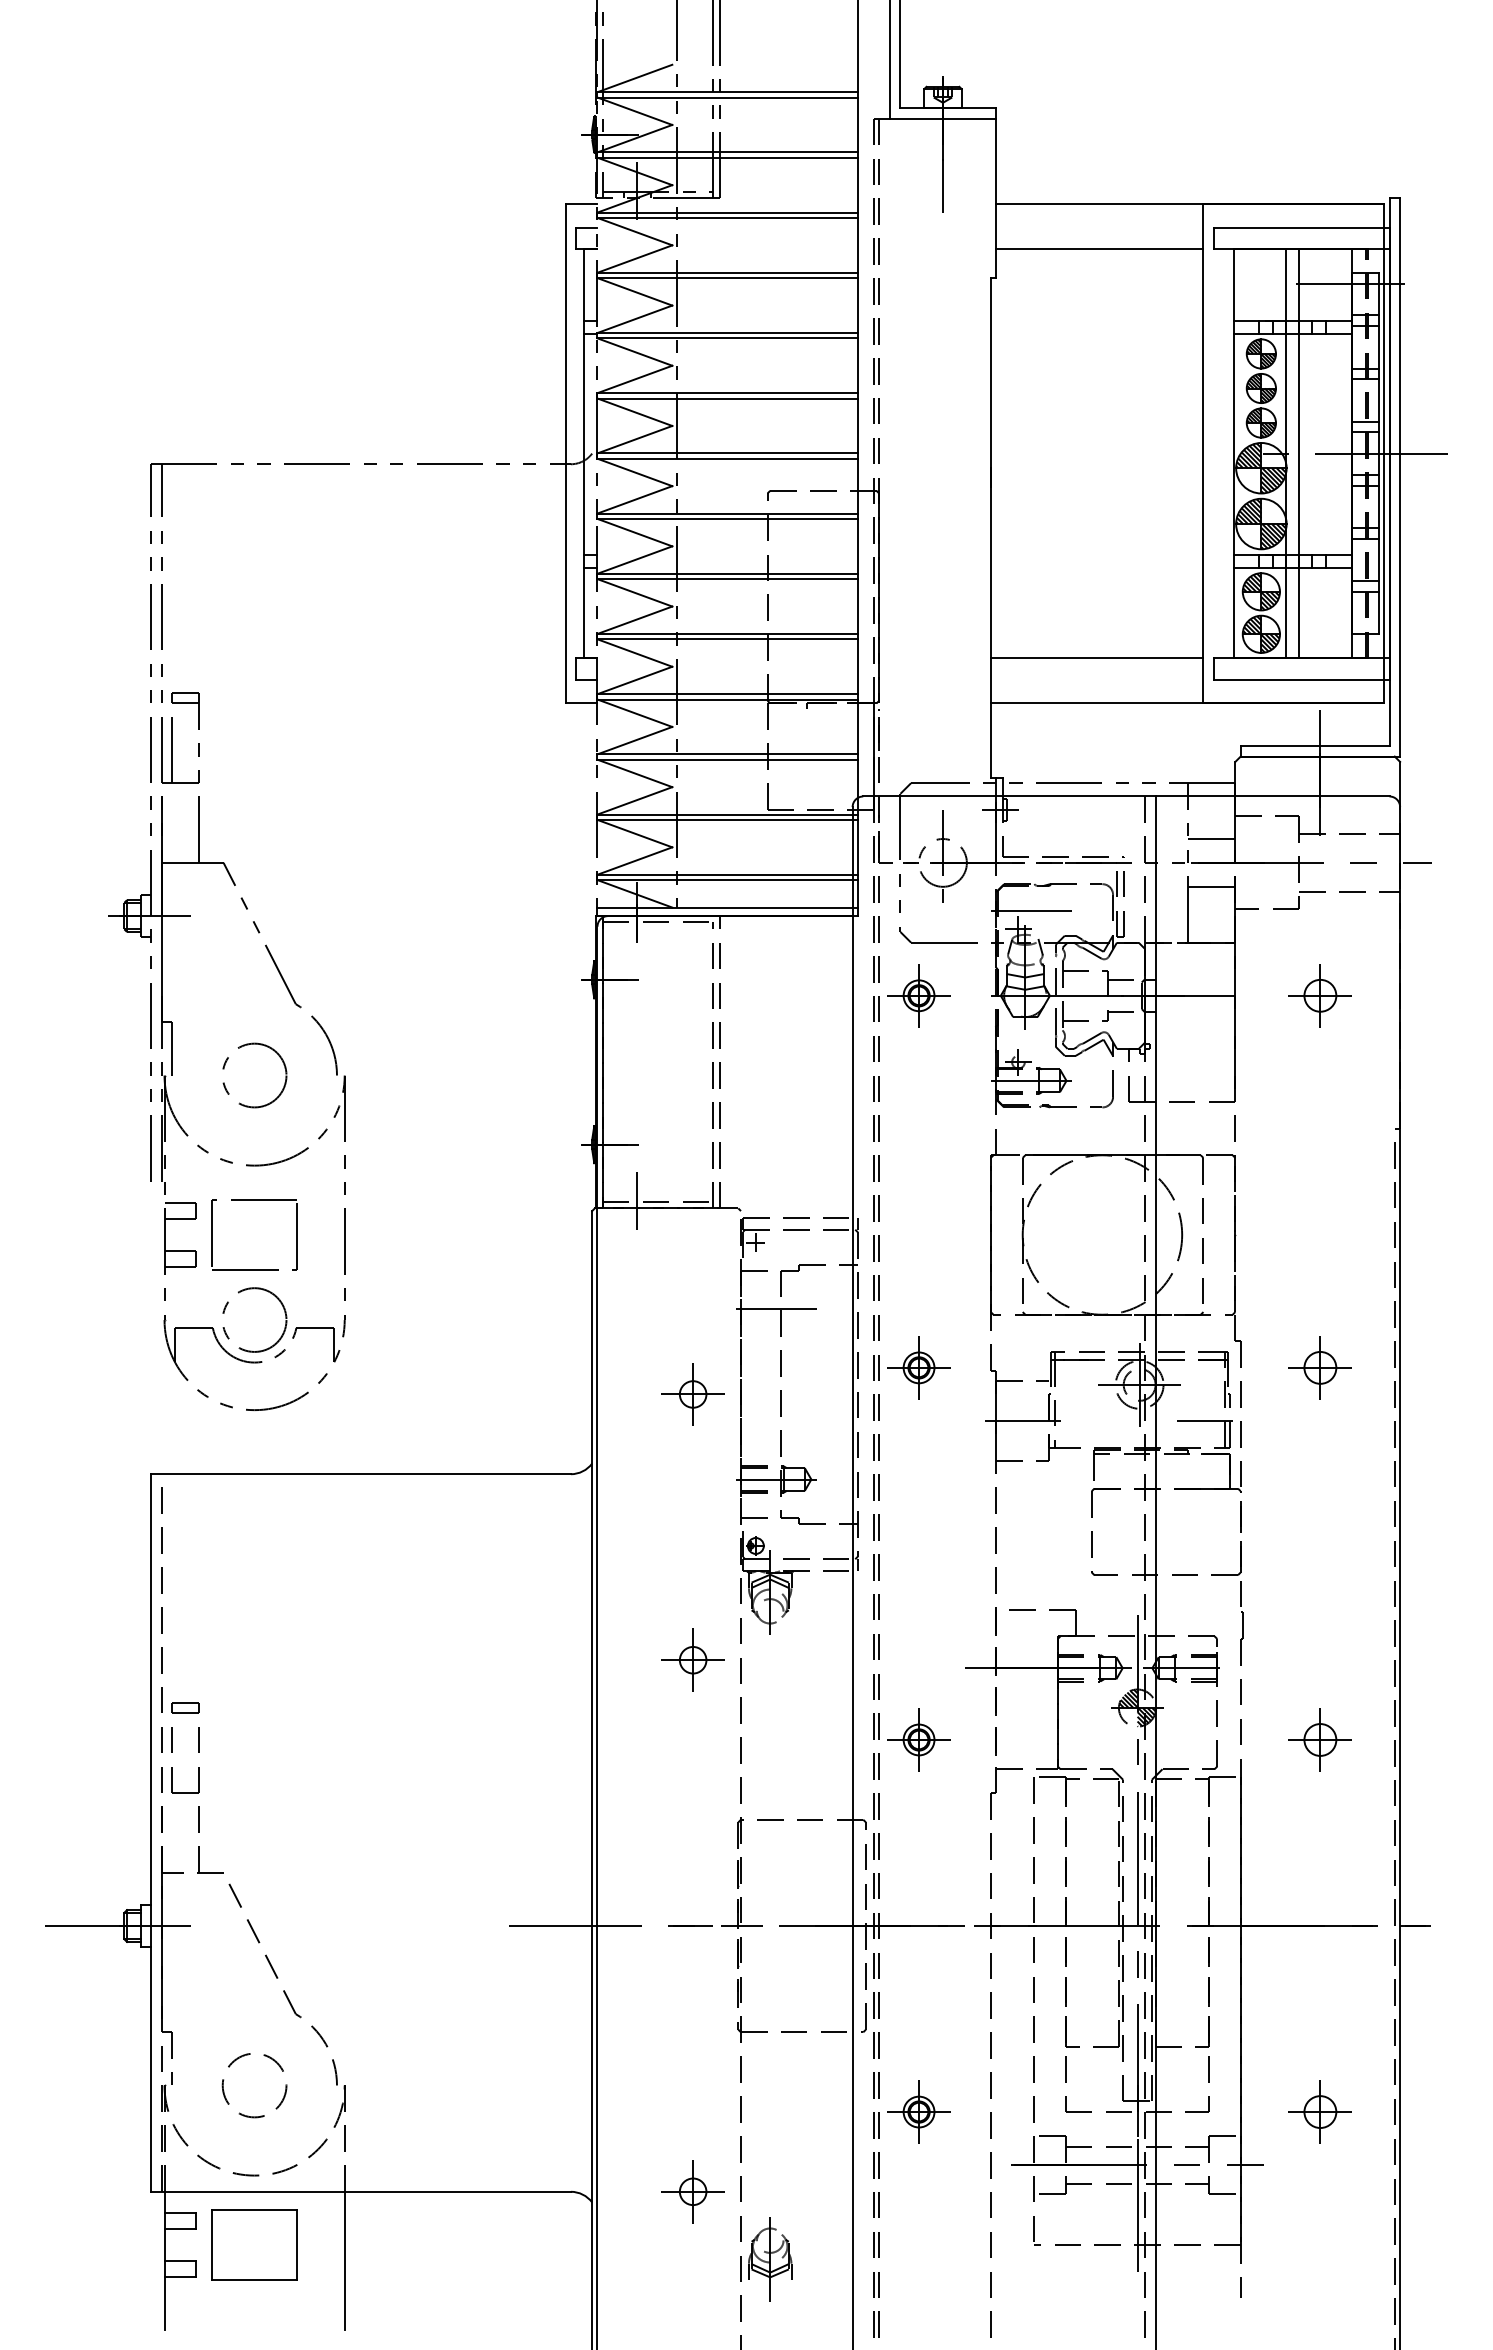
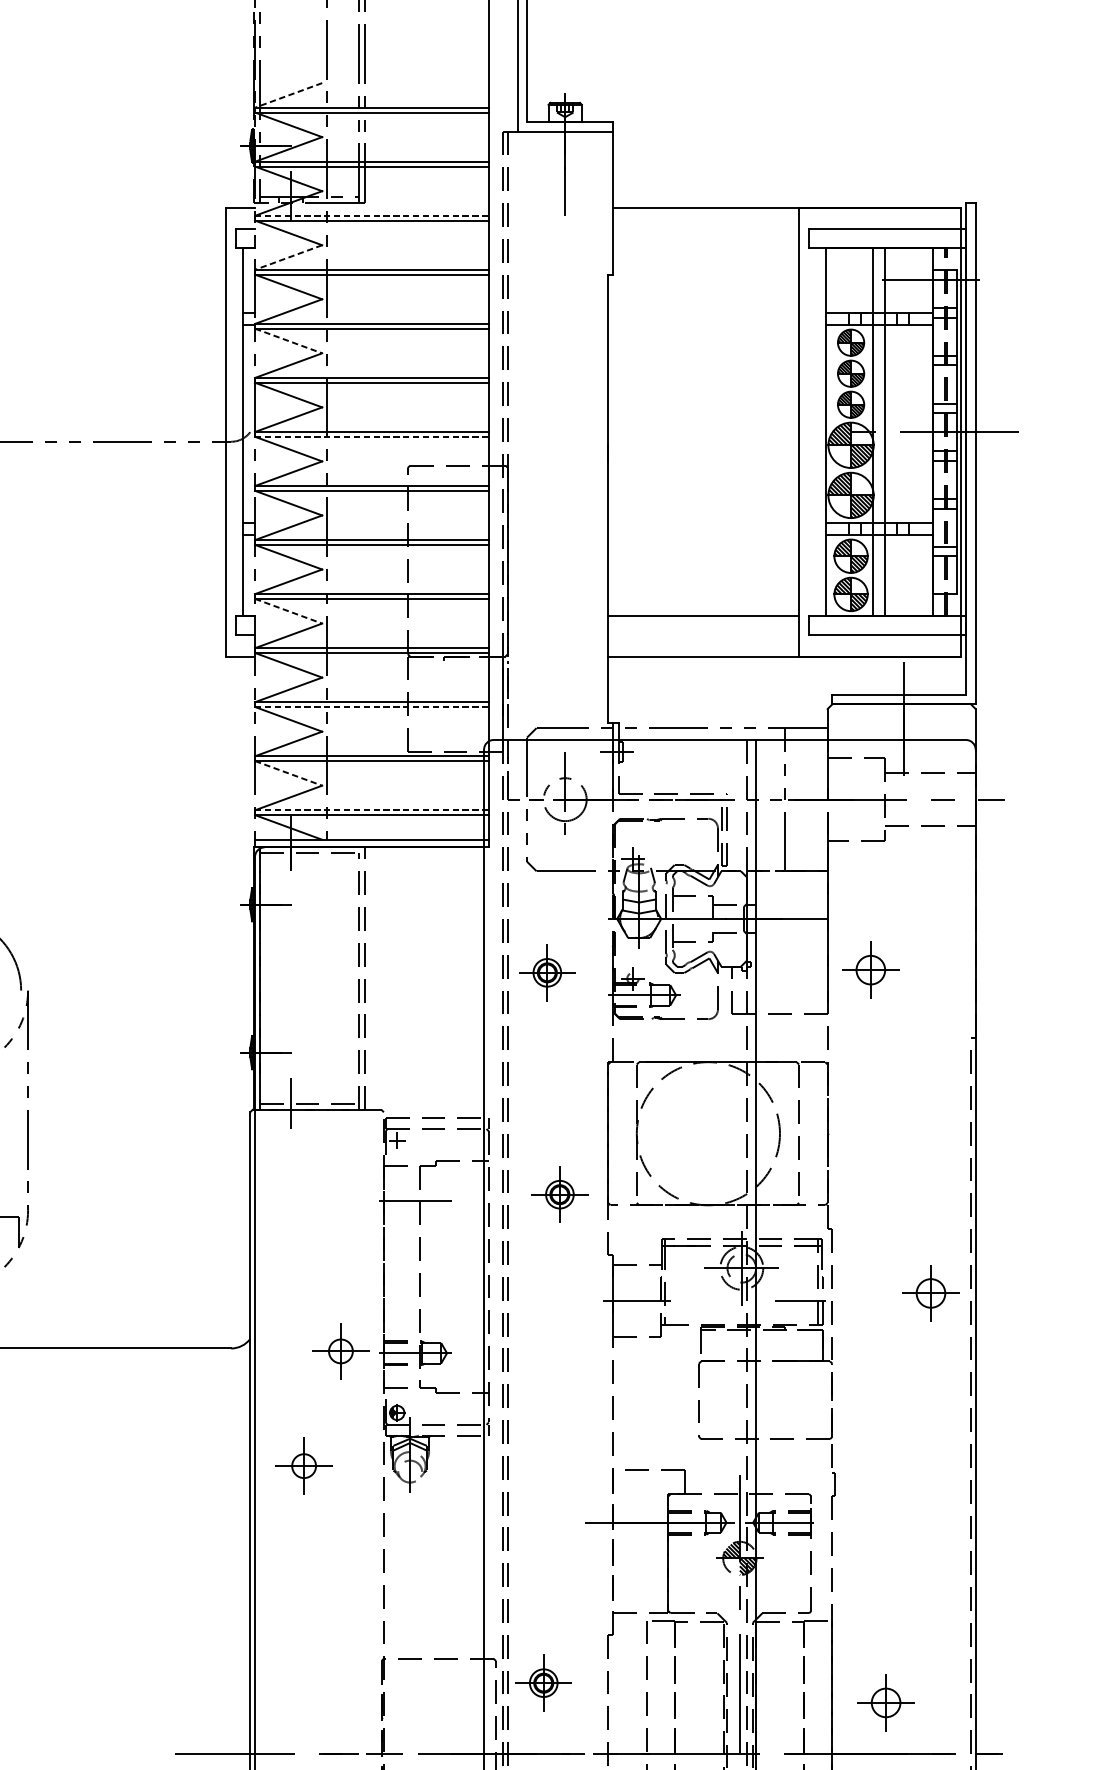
line: (634, 78) -> (288, 95), solid -> dashed
line: (728, 212) -> (372, 215), solid -> dashed
line: (1099, 248) -> (705, 248), removed
line: (634, 259) -> (288, 257), solid -> dashed
line: (634, 352) -> (288, 341), solid -> dashed
line: (728, 458) -> (372, 436), solid -> dashed
line: (634, 653) -> (288, 611), solid -> dashed
line: (728, 759) -> (372, 706), solid -> dashed
line: (634, 833) -> (288, 773), solid -> dashed
line: (1211, 839) -> (806, 778), removed
line: (728, 874) -> (372, 810), solid -> dashed
line: (1211, 886) -> (806, 820), removed
line: (1030, 910) -> (643, 842), removed
part: (918, 995) -> (546, 972), moved
part: (1319, 995) -> (870, 969), moved
part: (918, 1367) -> (559, 1194), moved
part: (1319, 1367) -> (930, 1293), moved
part: (692, 1394) -> (340, 1351), moved
part: (692, 1659) -> (303, 1465), moved
part: (918, 1739) -> (543, 1682), moved
part: (1319, 1739) -> (885, 1702), moved

